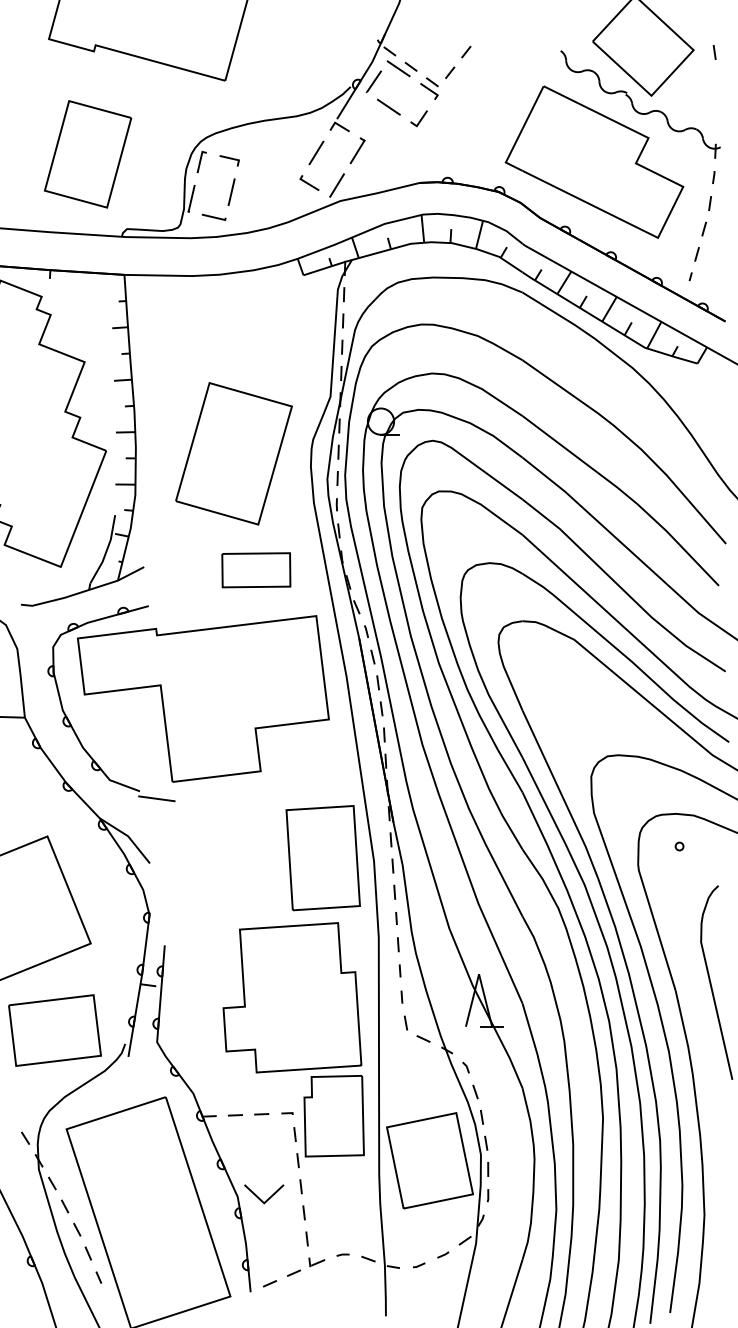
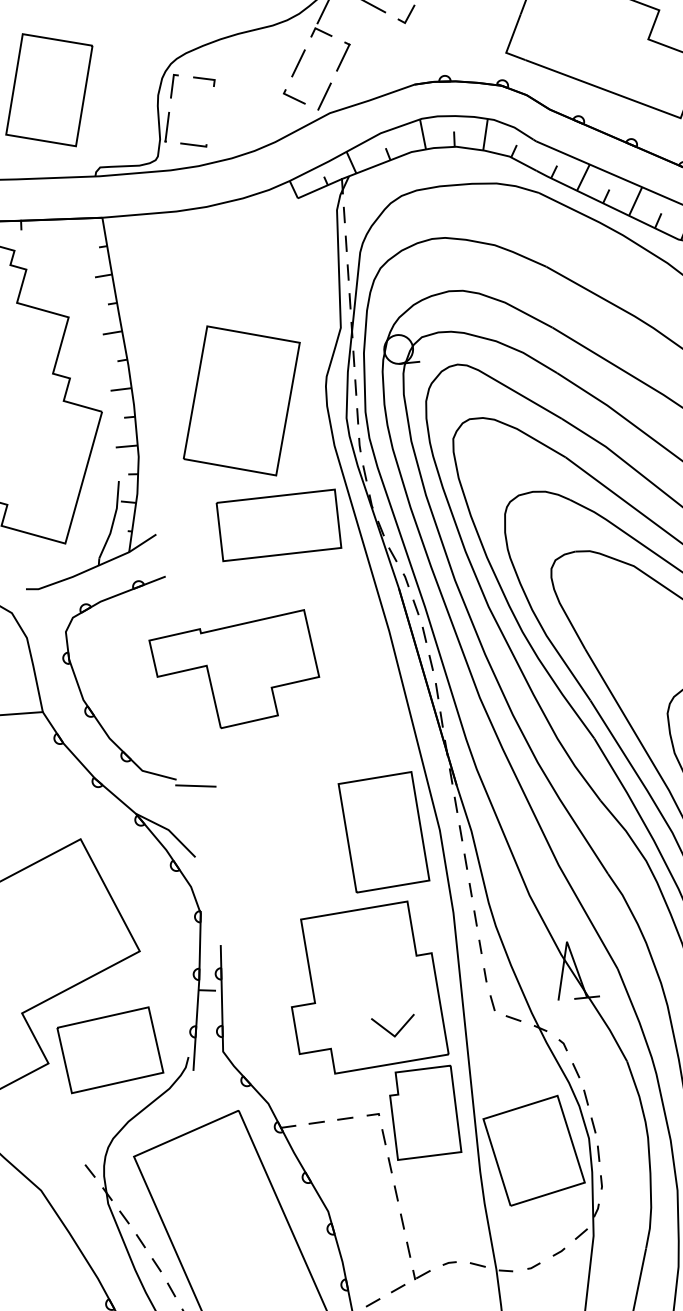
line: (231, 191) -> (209, 114), removed
part: (256, 570) -> (279, 525), size x1.6
part: (203, 698) -> (235, 671), size x0.6
line: (267, 1198) -> (397, 1030), moved

